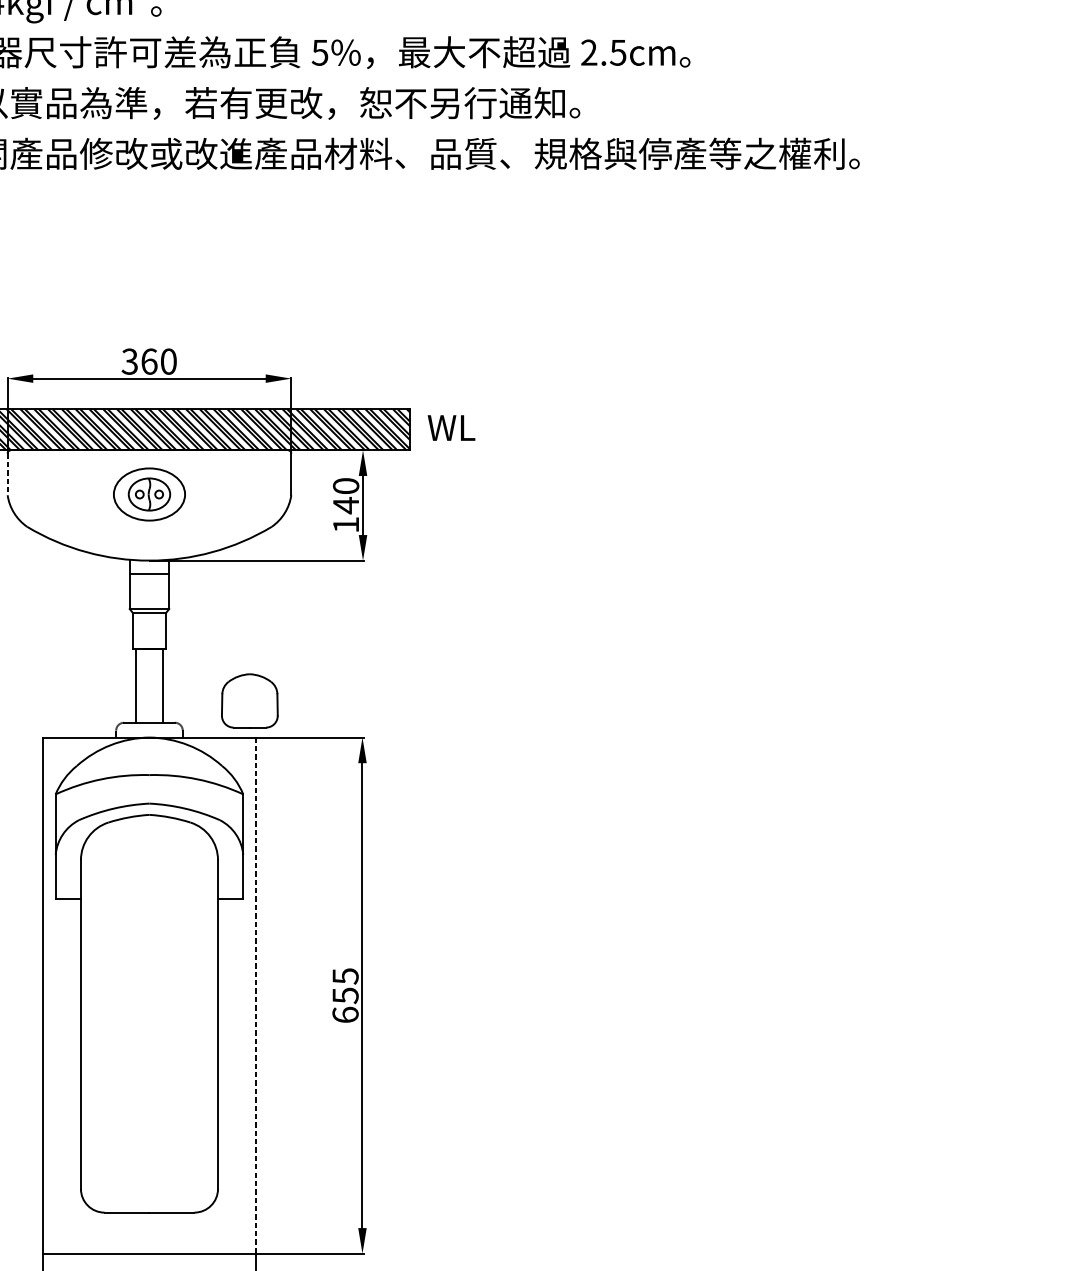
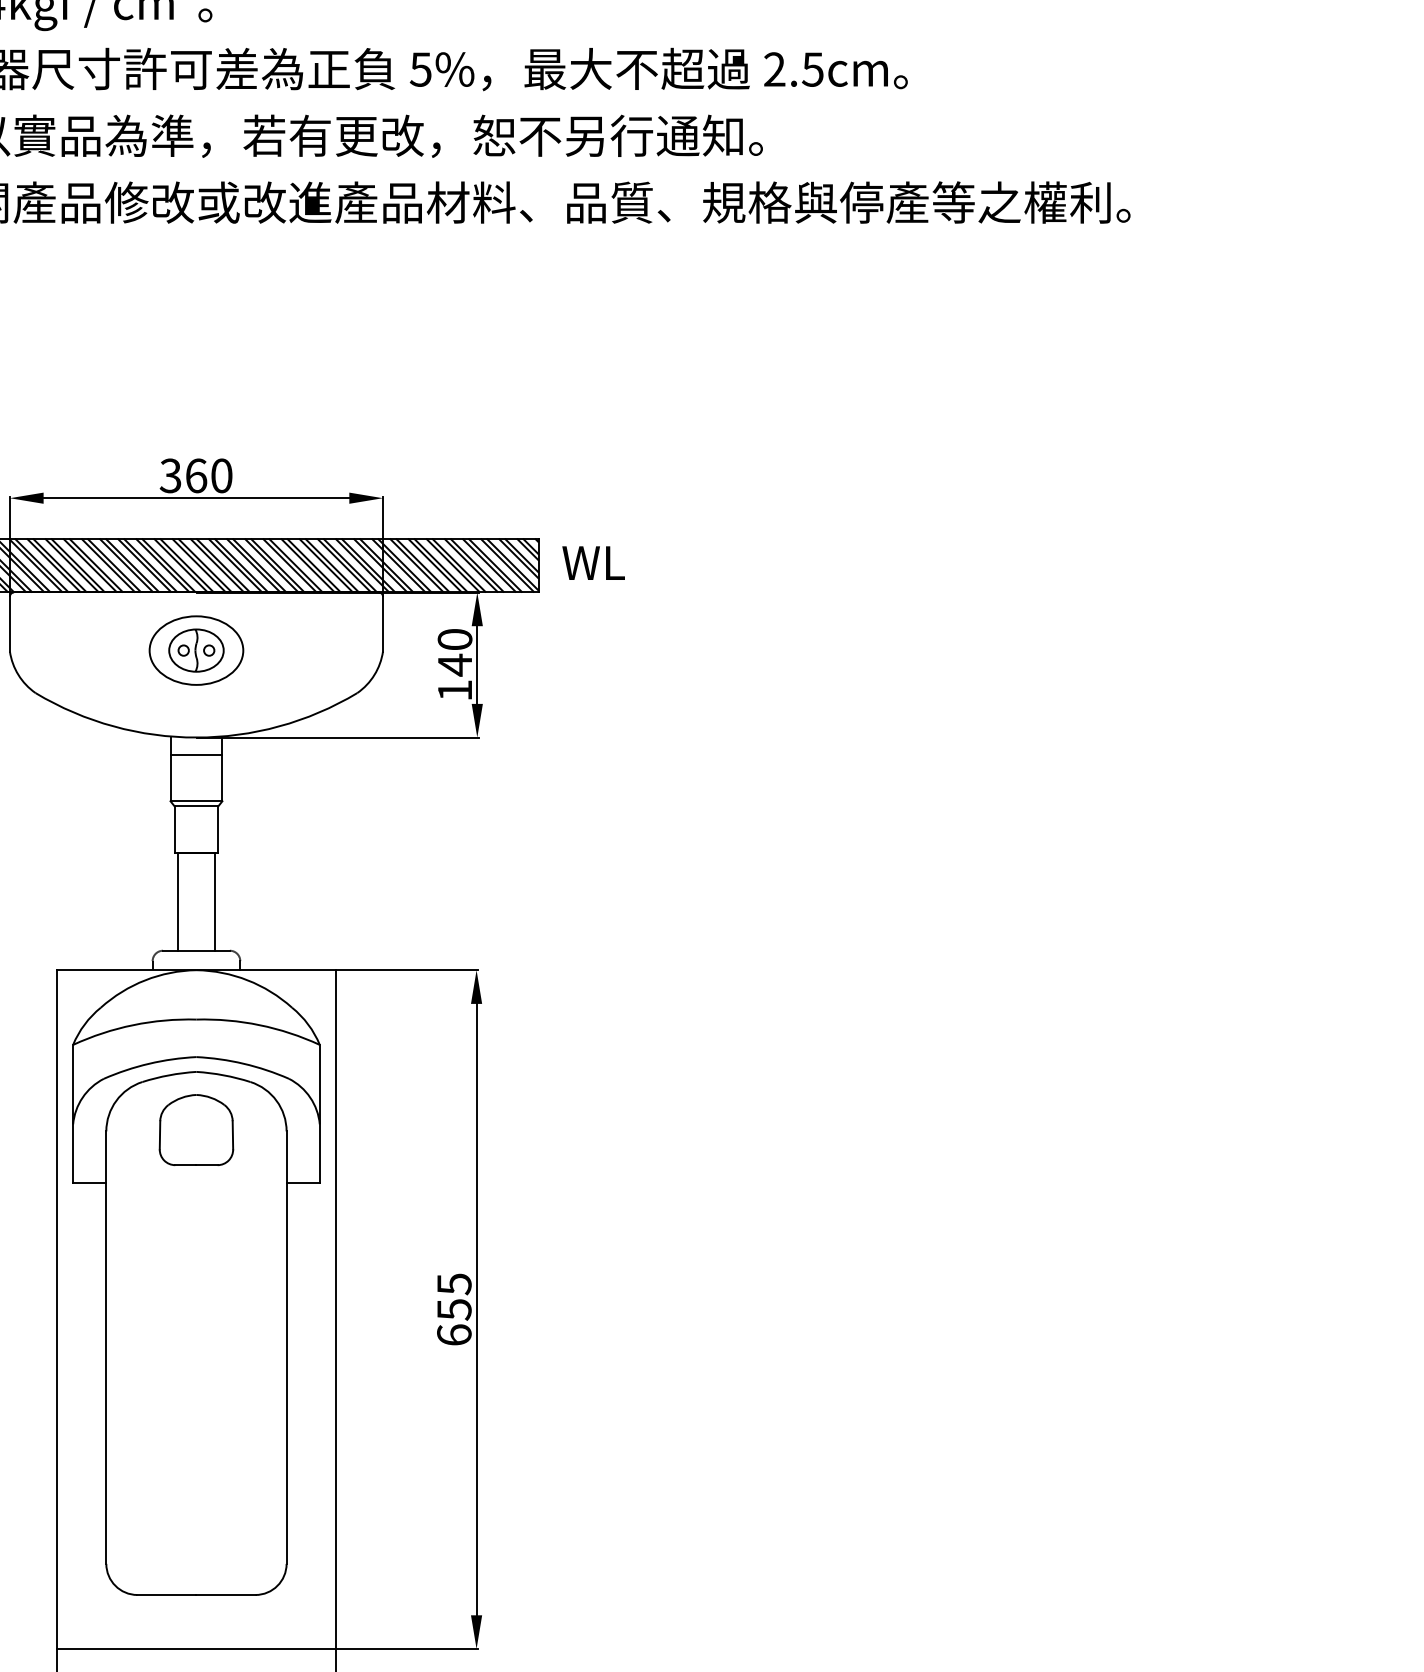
line: (7, 474) -> (9, 624), dashed -> solid
part: (249, 700) -> (196, 1129), moved
line: (255, 996) -> (336, 1310), dashed -> solid

